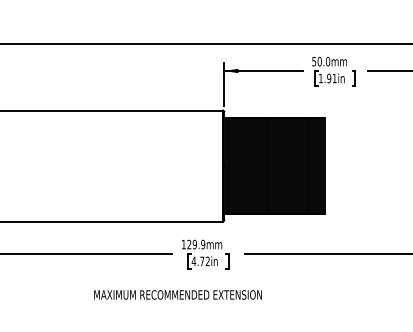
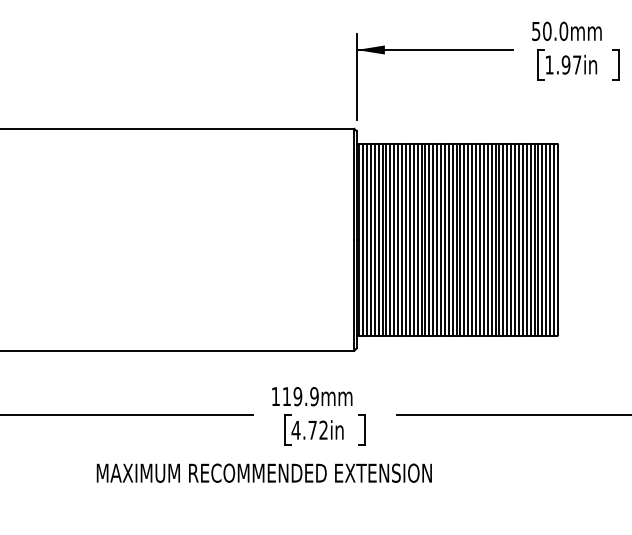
text: (334, 78) -> (576, 64), 1.91in -> 1.97in
text: (189, 244) -> (287, 396), 129.9mm -> 119.9mm
text: (177, 294) -> (263, 472), moved

